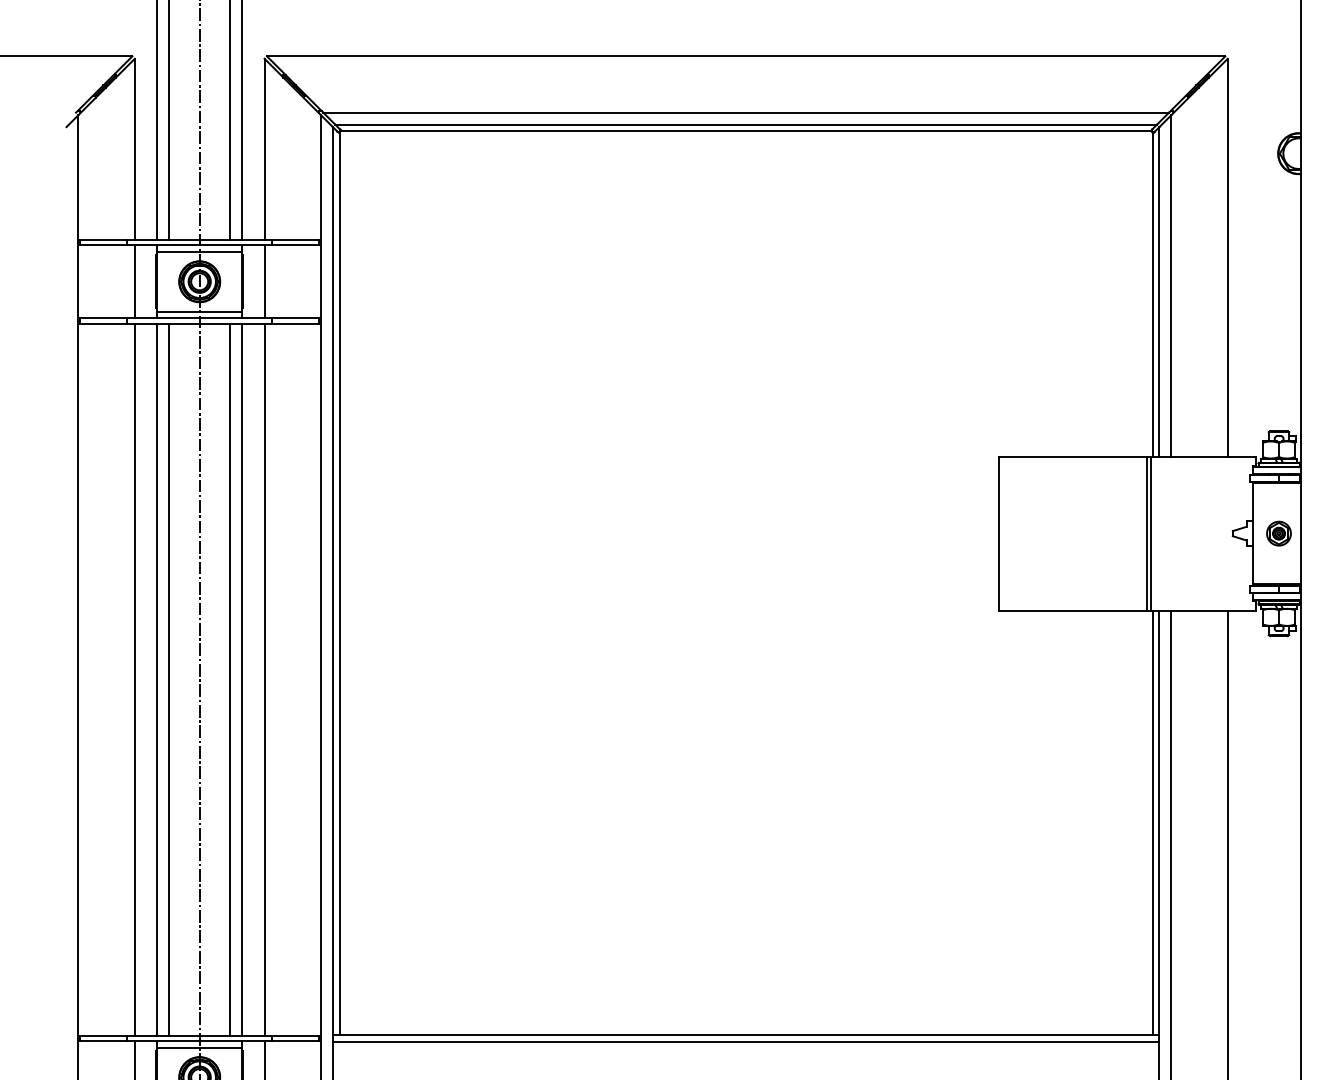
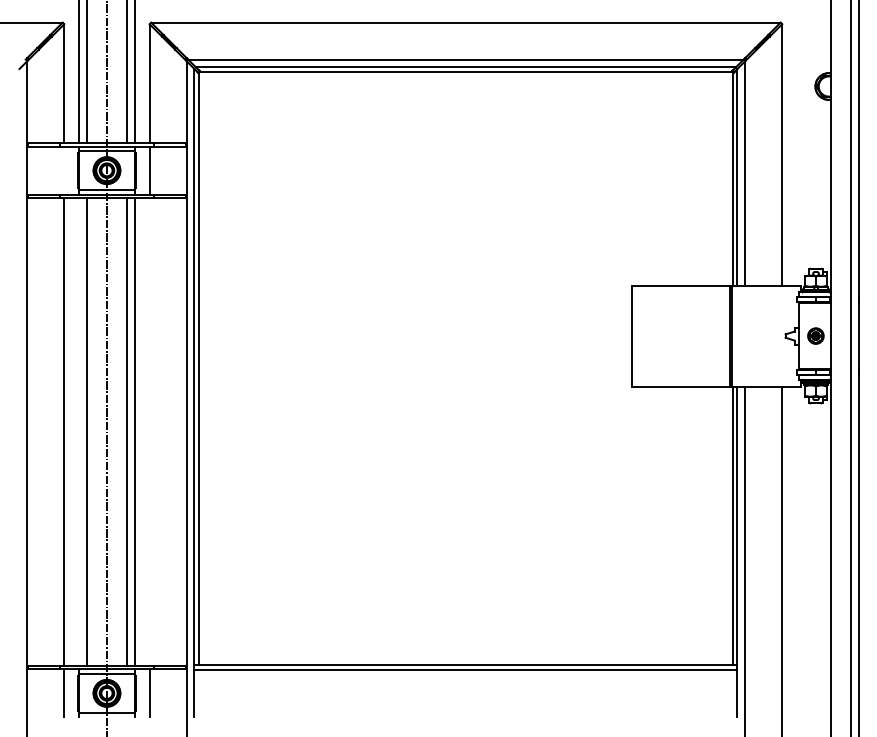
line: (135, 281) -> (64, 170), removed
line: (156, 678) -> (78, 431), removed
line: (264, 678) -> (149, 431), removed

